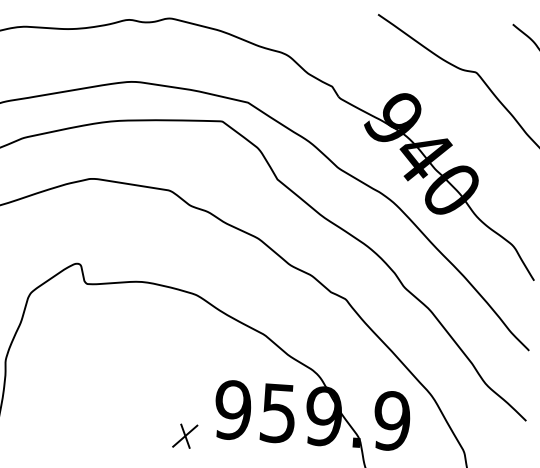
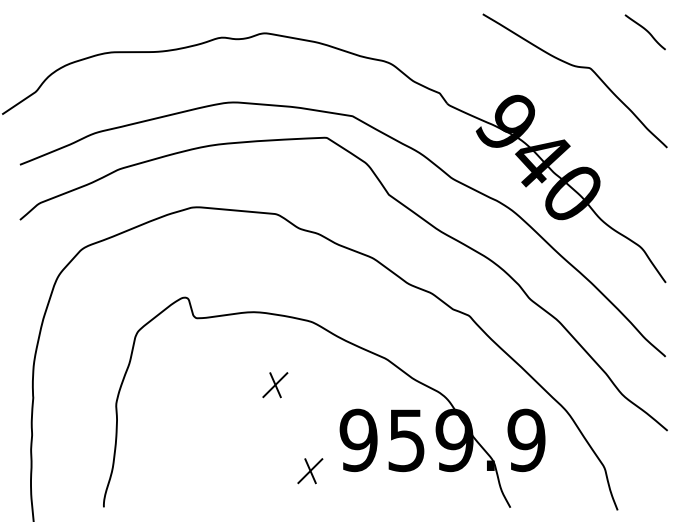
part: (157, 352) -> (275, 385), added

